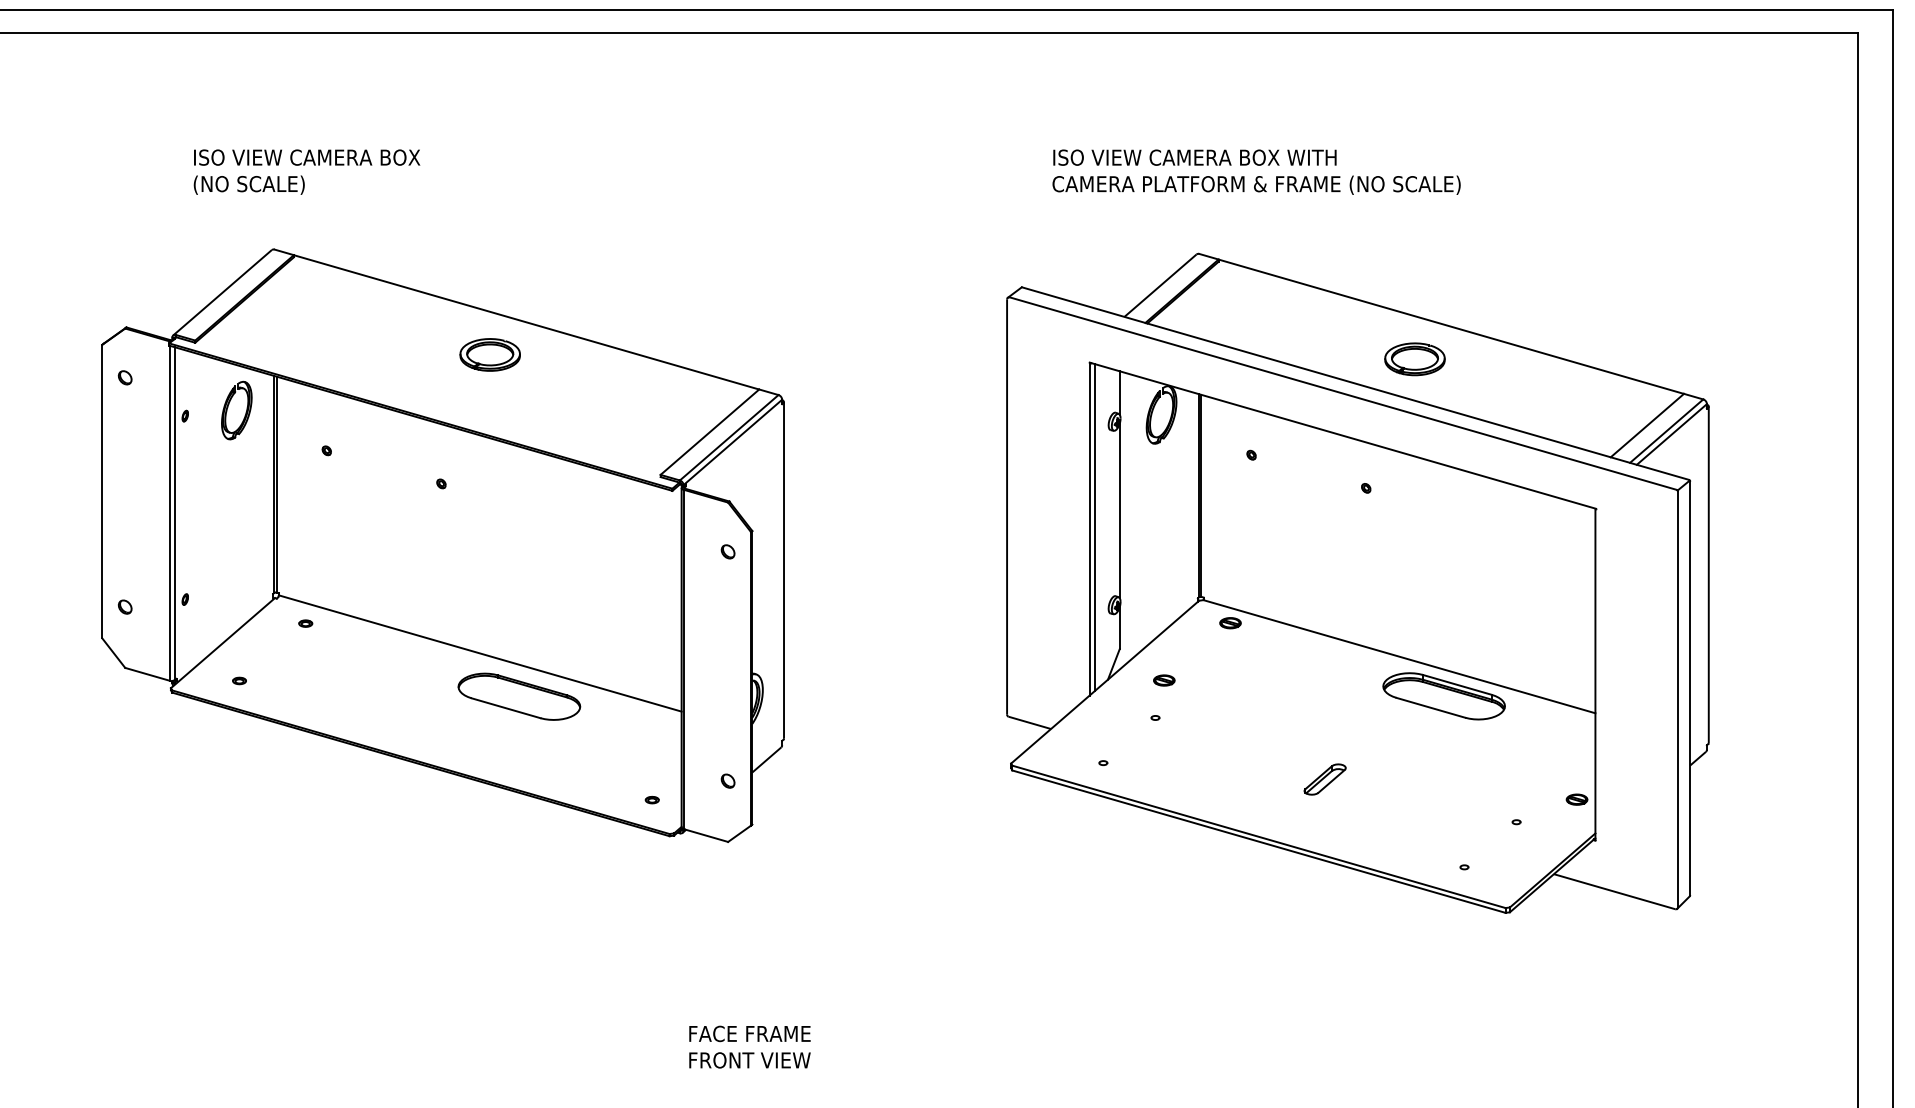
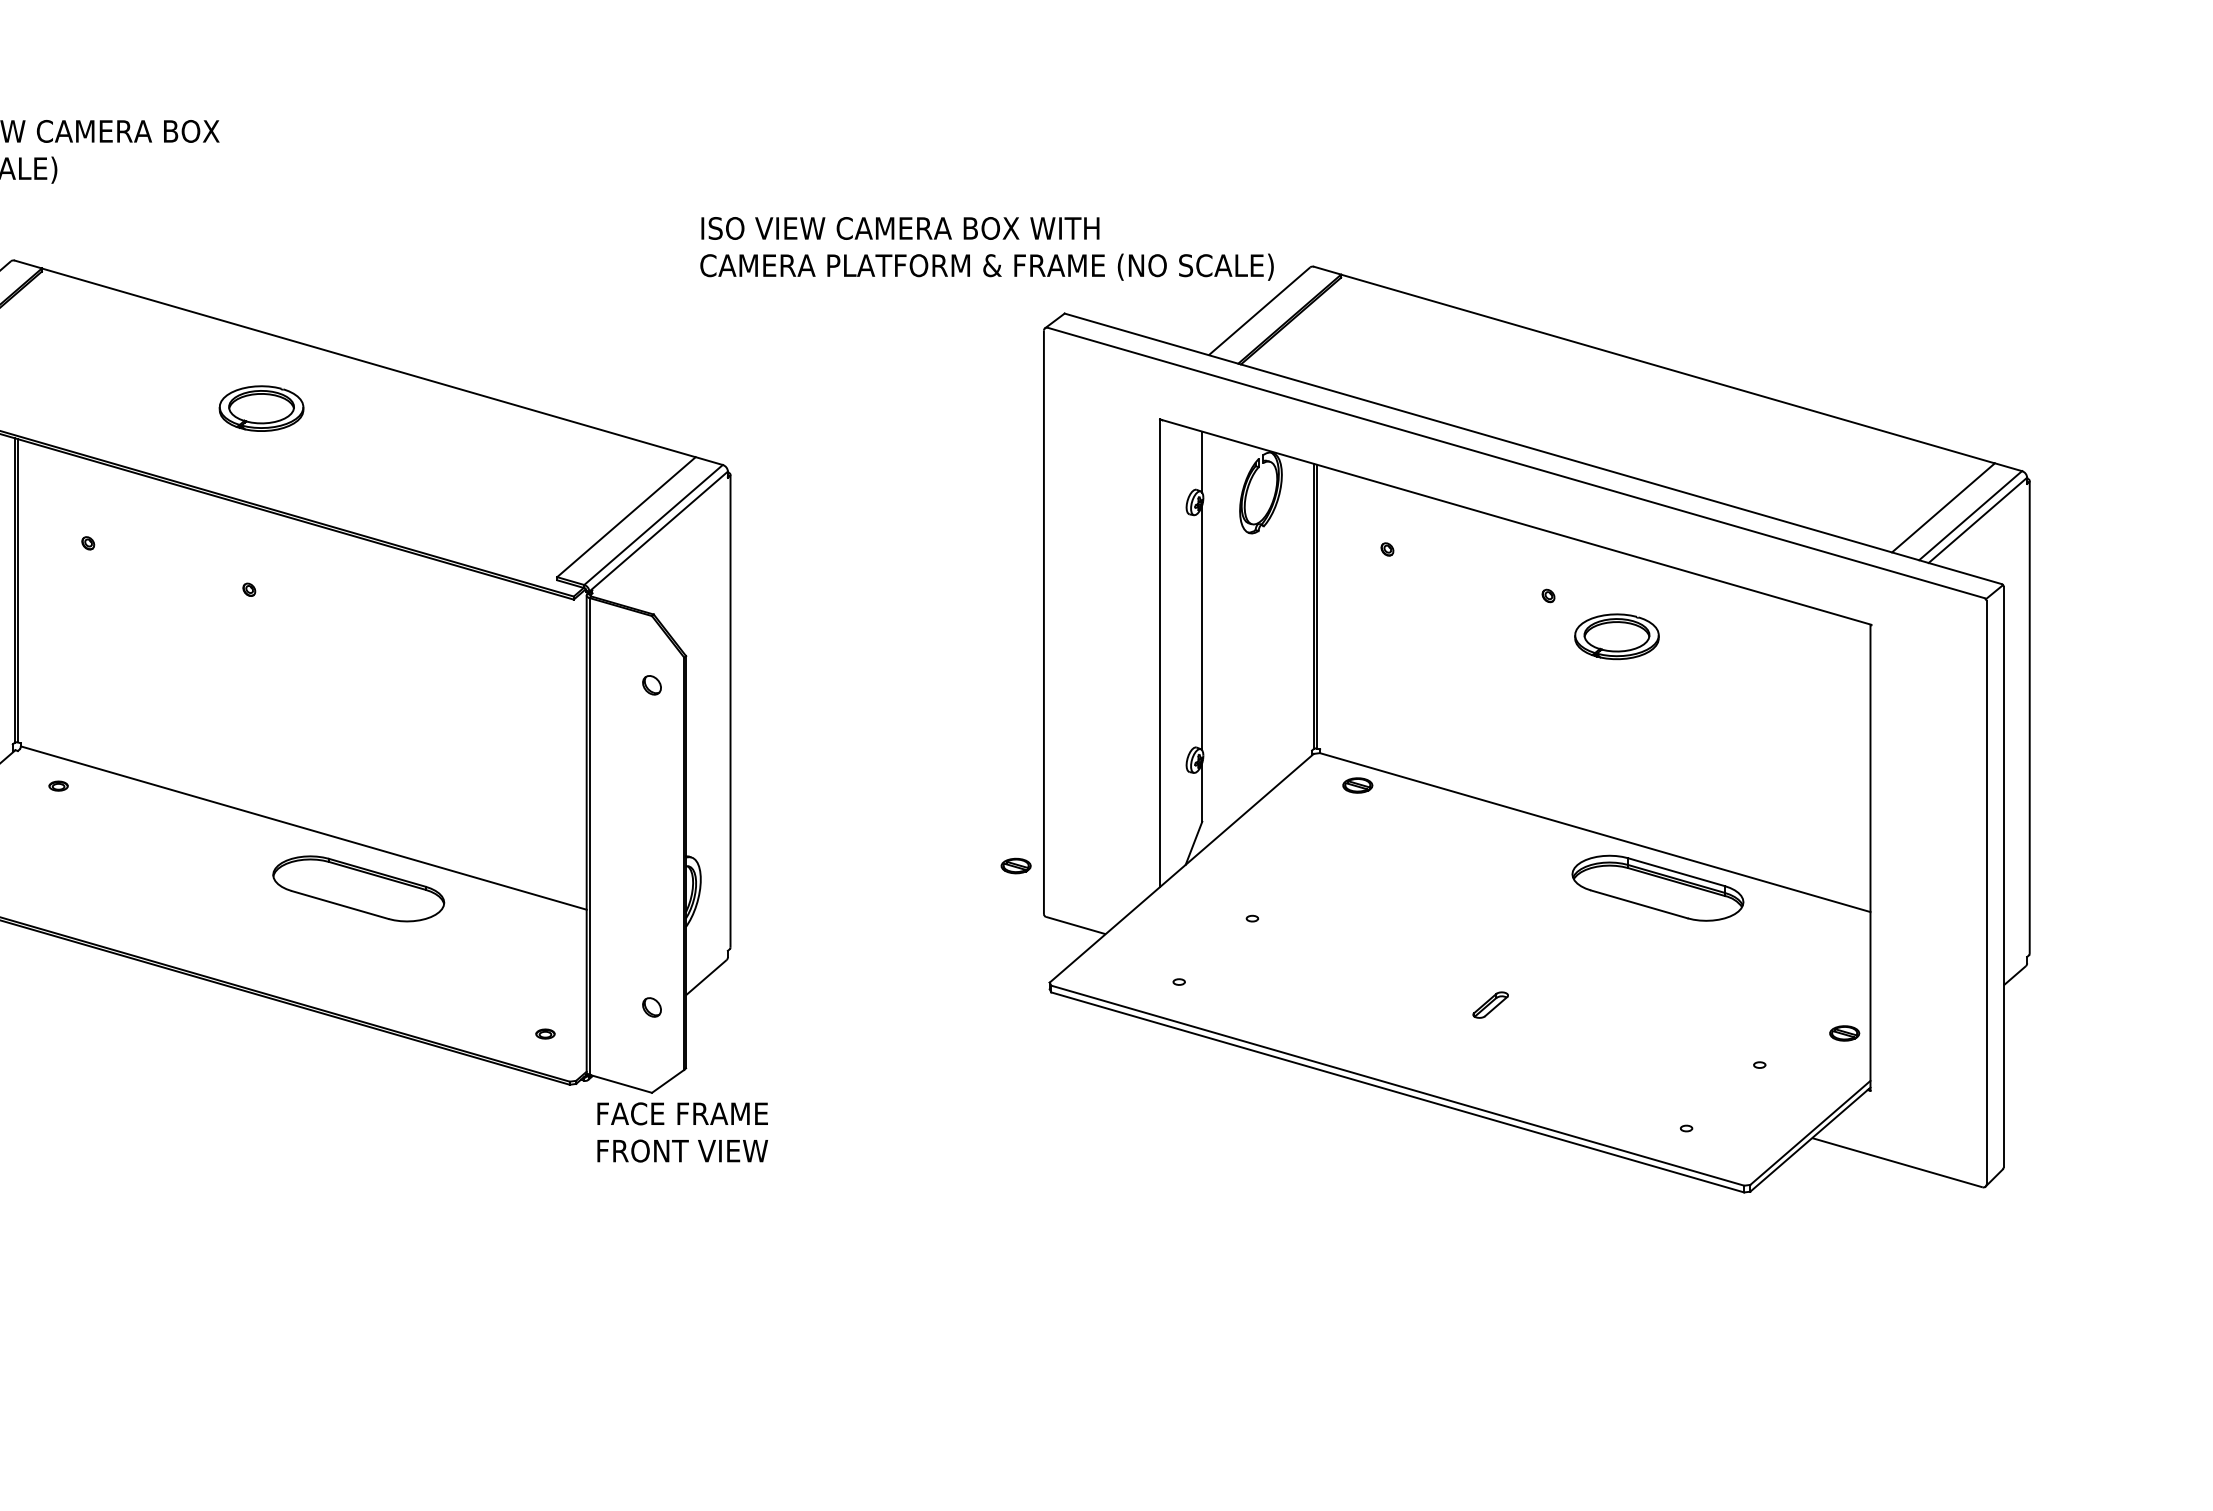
text: (1256, 171) -> (986, 247), moved
part: (489, 354) -> (260, 408), moved
part: (1414, 359) -> (1616, 637), moved
line: (1095, 527) -> (1168, 651), removed
part: (1164, 680) -> (1016, 866), moved
part: (1324, 779) -> (1489, 1005), size x0.6
text: (749, 1046) -> (682, 1131), moved

